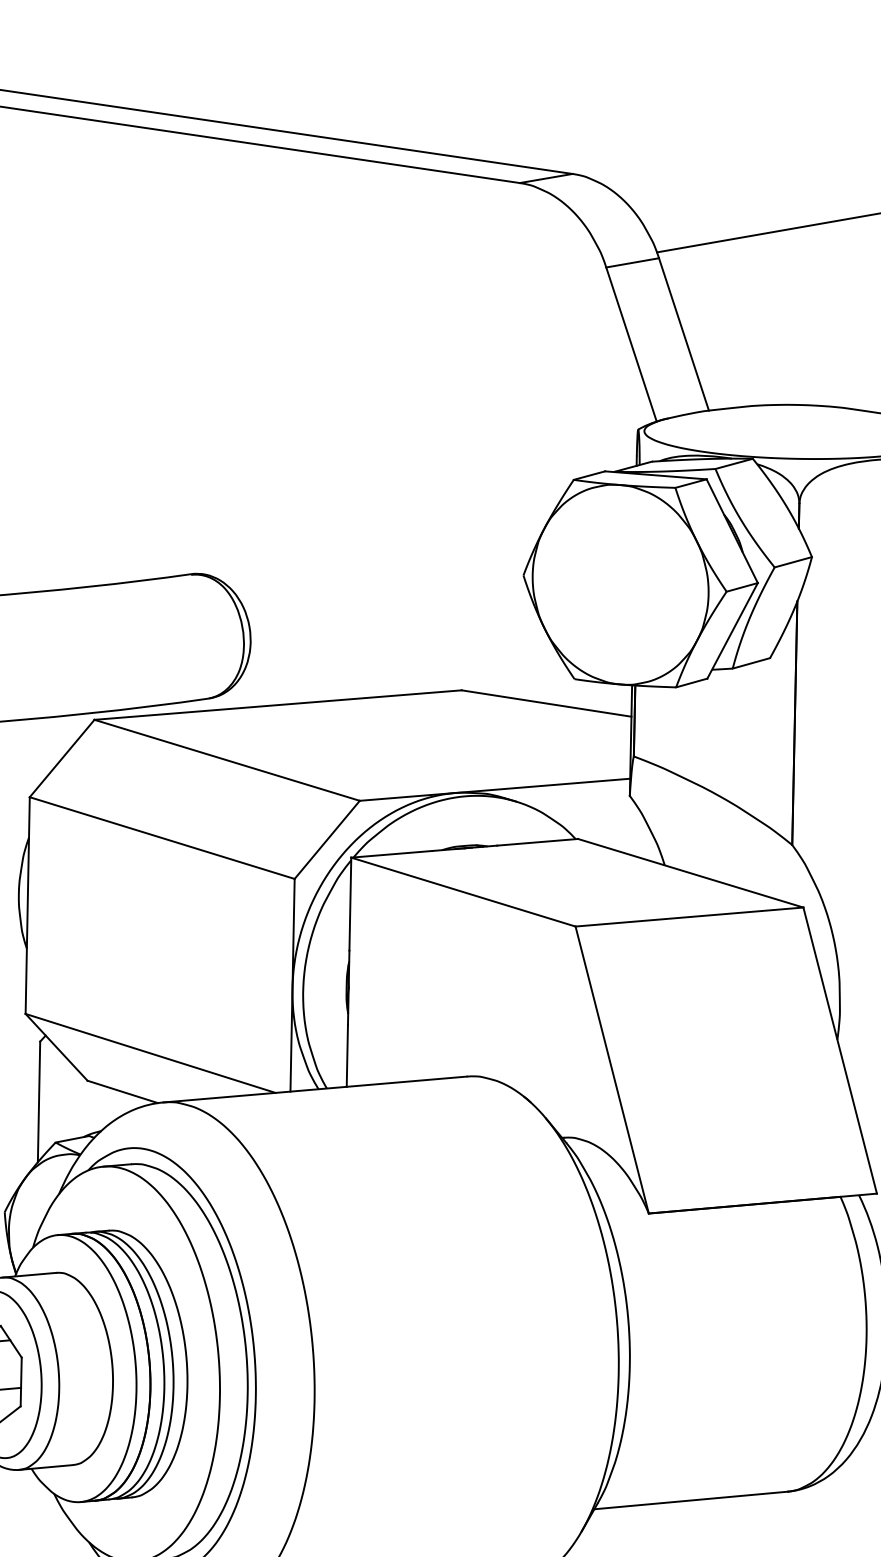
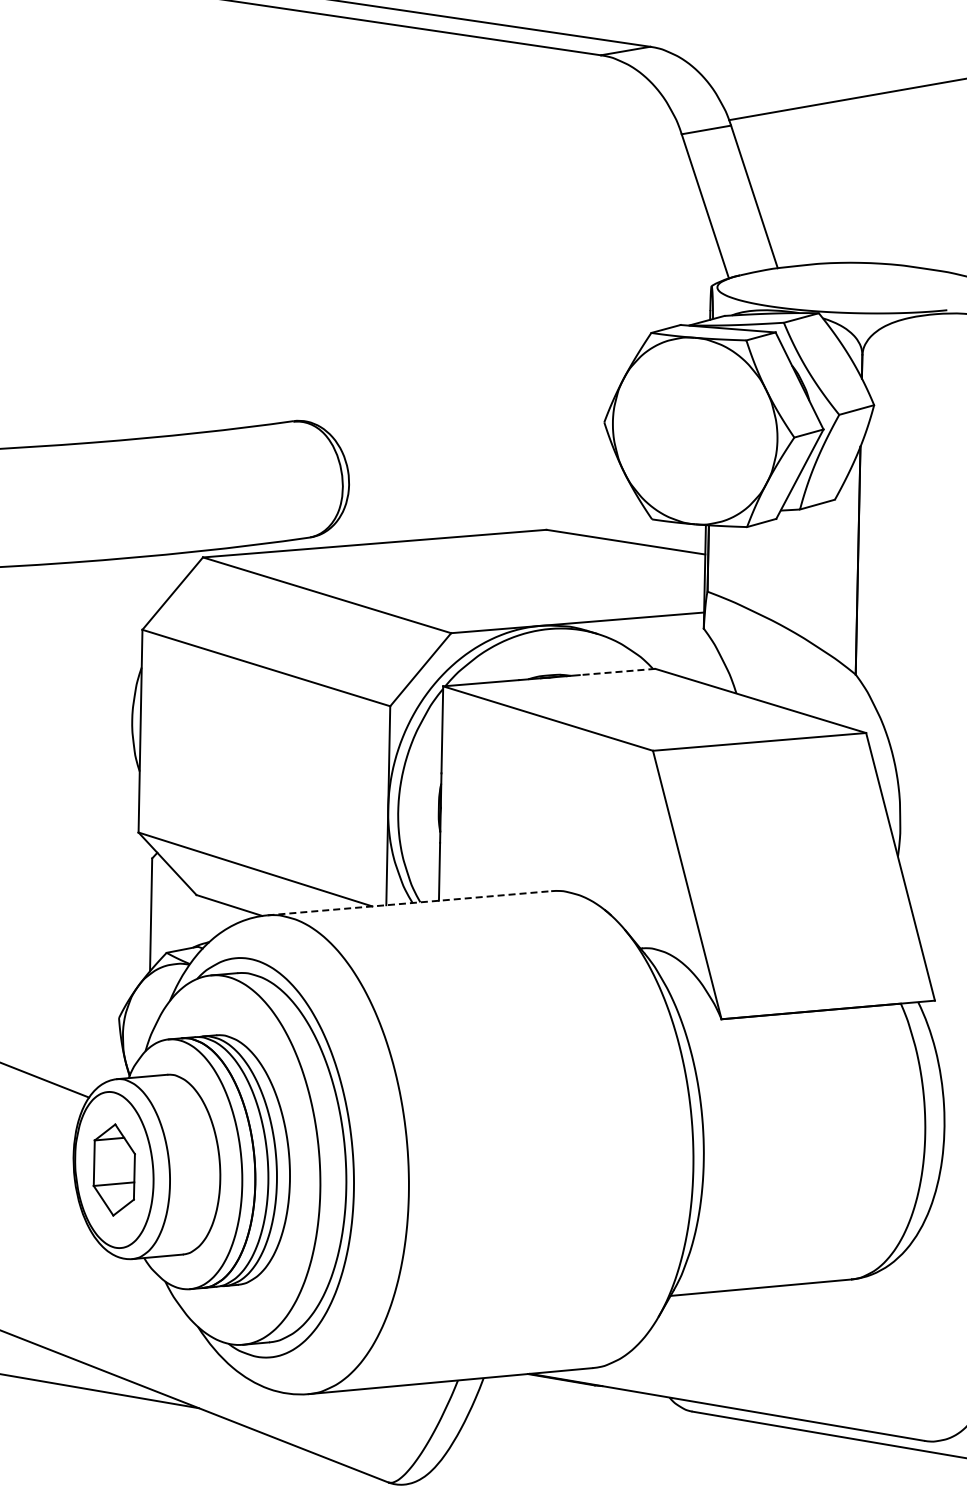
line: (537, 842) -> (617, 672), solid -> dashed
line: (315, 1089) -> (409, 903), solid -> dashed

